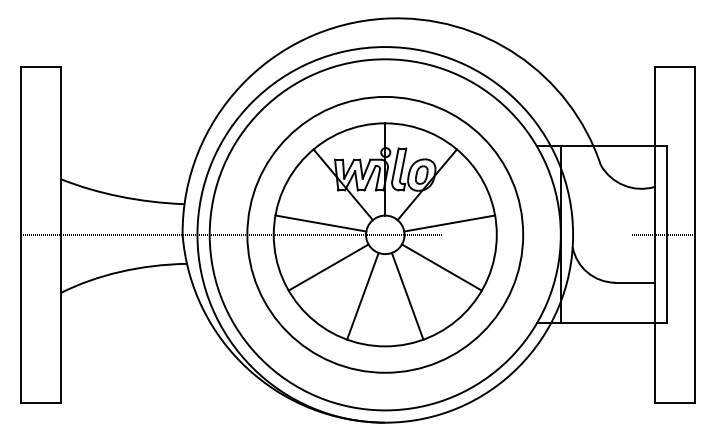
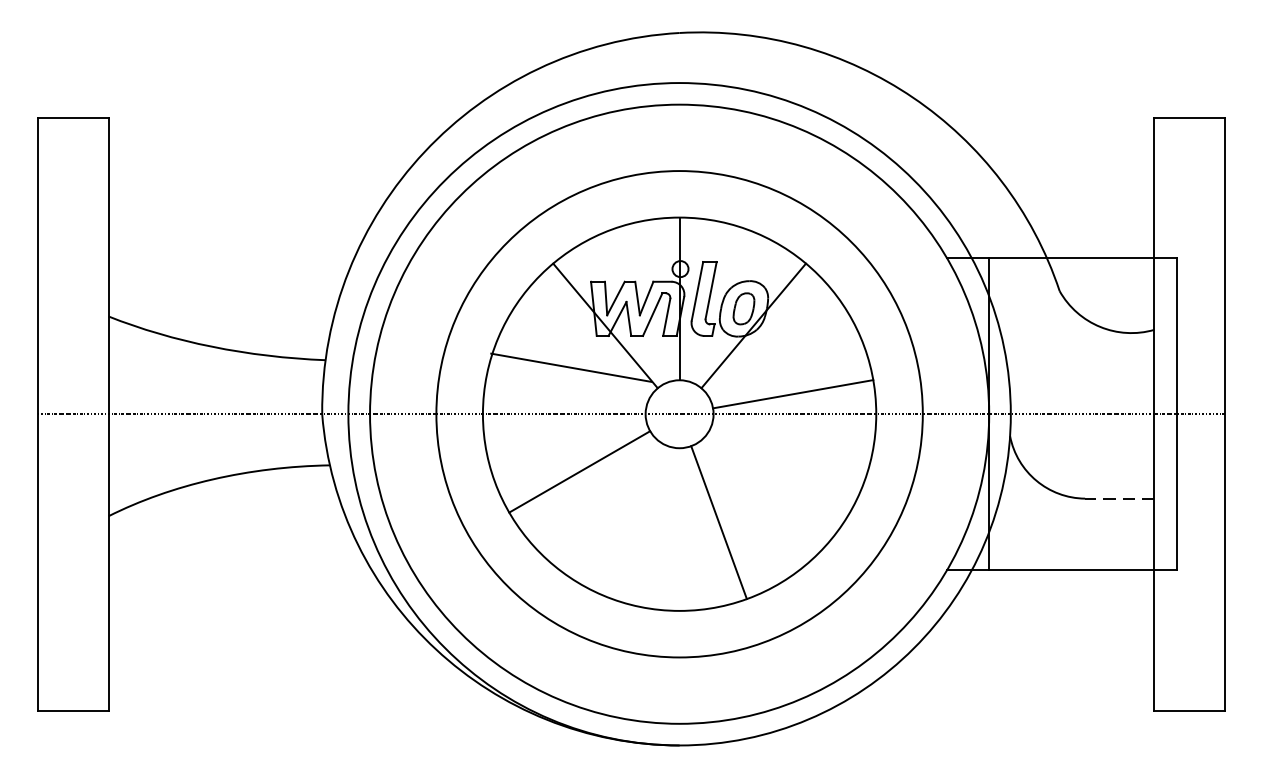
line: (320, 223) -> (570, 367), moved
line: (441, 267) -> (778, 471), removed
line: (634, 282) -> (1119, 498), solid -> dashed
line: (362, 295) -> (639, 521), removed

